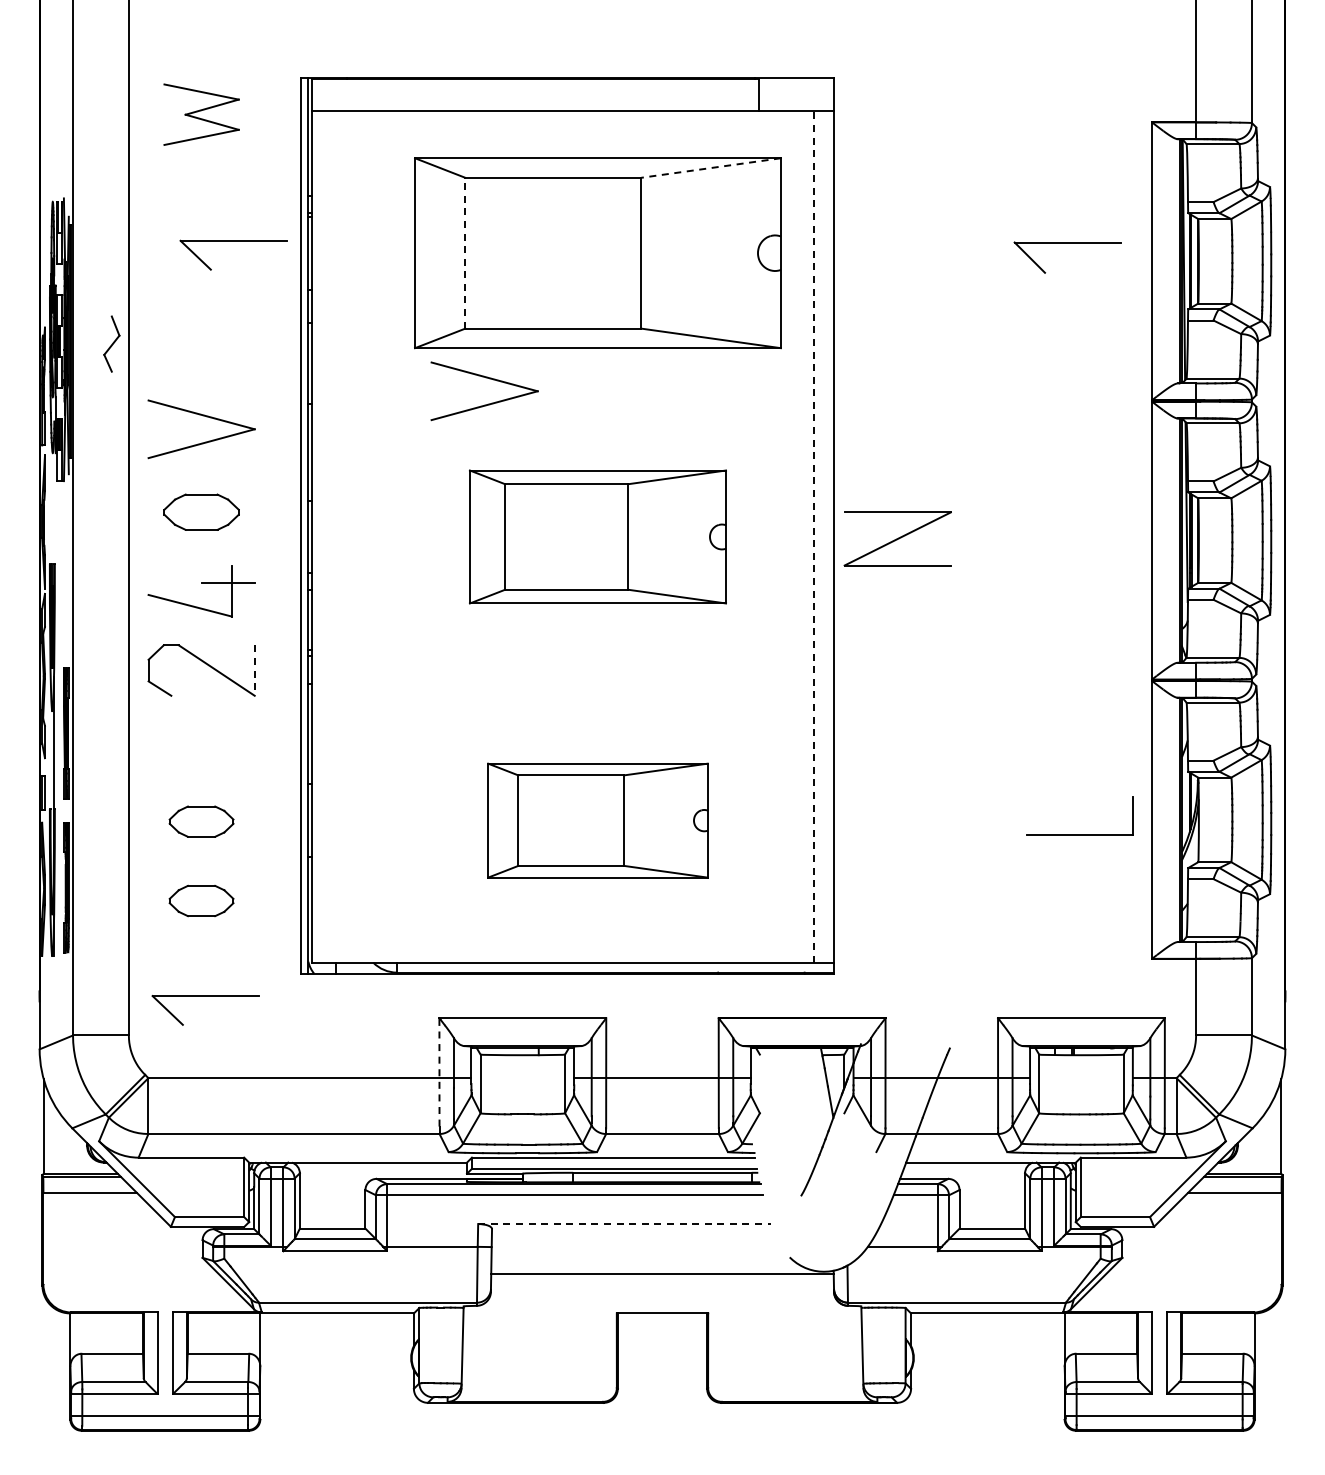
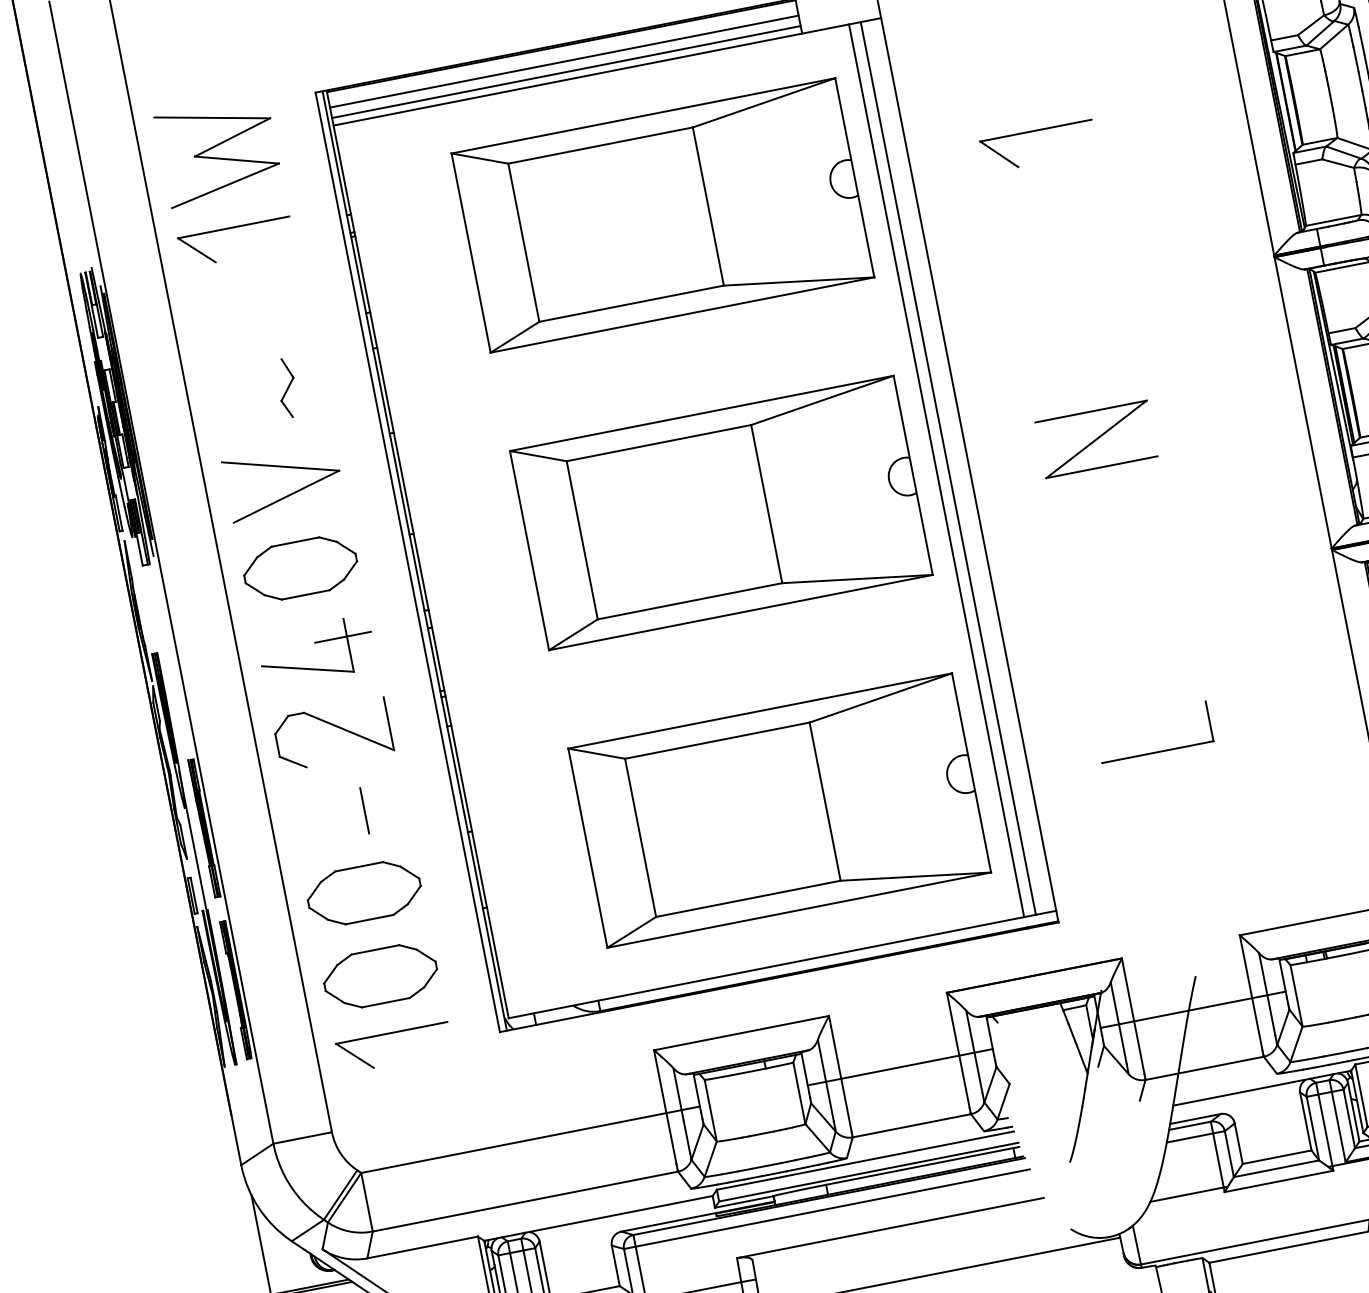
line: (534, 94) -> (563, 62), added
line: (534, 104) -> (565, 72), added
part: (201, 114) -> (218, 151), size x1.43
line: (711, 168) -> (764, 103), dashed -> solid
part: (233, 241) -> (233, 228), moved
part: (1067, 243) -> (1035, 131), moved
line: (465, 252) -> (523, 241), dashed -> solid
part: (111, 343) -> (286, 387), moved
part: (488, 403) -> (579, 395), removed
part: (201, 512) -> (300, 568), size x1.43
part: (597, 536) -> (720, 512), size x1.43
line: (803, 536) -> (936, 470), added
line: (814, 536) -> (948, 467), dashed -> solid
part: (897, 538) -> (1096, 438), moved
line: (254, 671) -> (388, 724), dashed -> solid
line: (216, 745) -> (364, 810), added
part: (597, 820) -> (779, 810), size x1.67
part: (201, 821) -> (364, 892), size x1.67
part: (1079, 834) -> (1157, 751), moved
part: (201, 900) -> (380, 975), size x1.67
part: (205, 996) -> (391, 1033), moved
line: (439, 1071) -> (665, 1106), dashed -> solid
line: (624, 1224) -> (890, 1228), dashed -> solid

